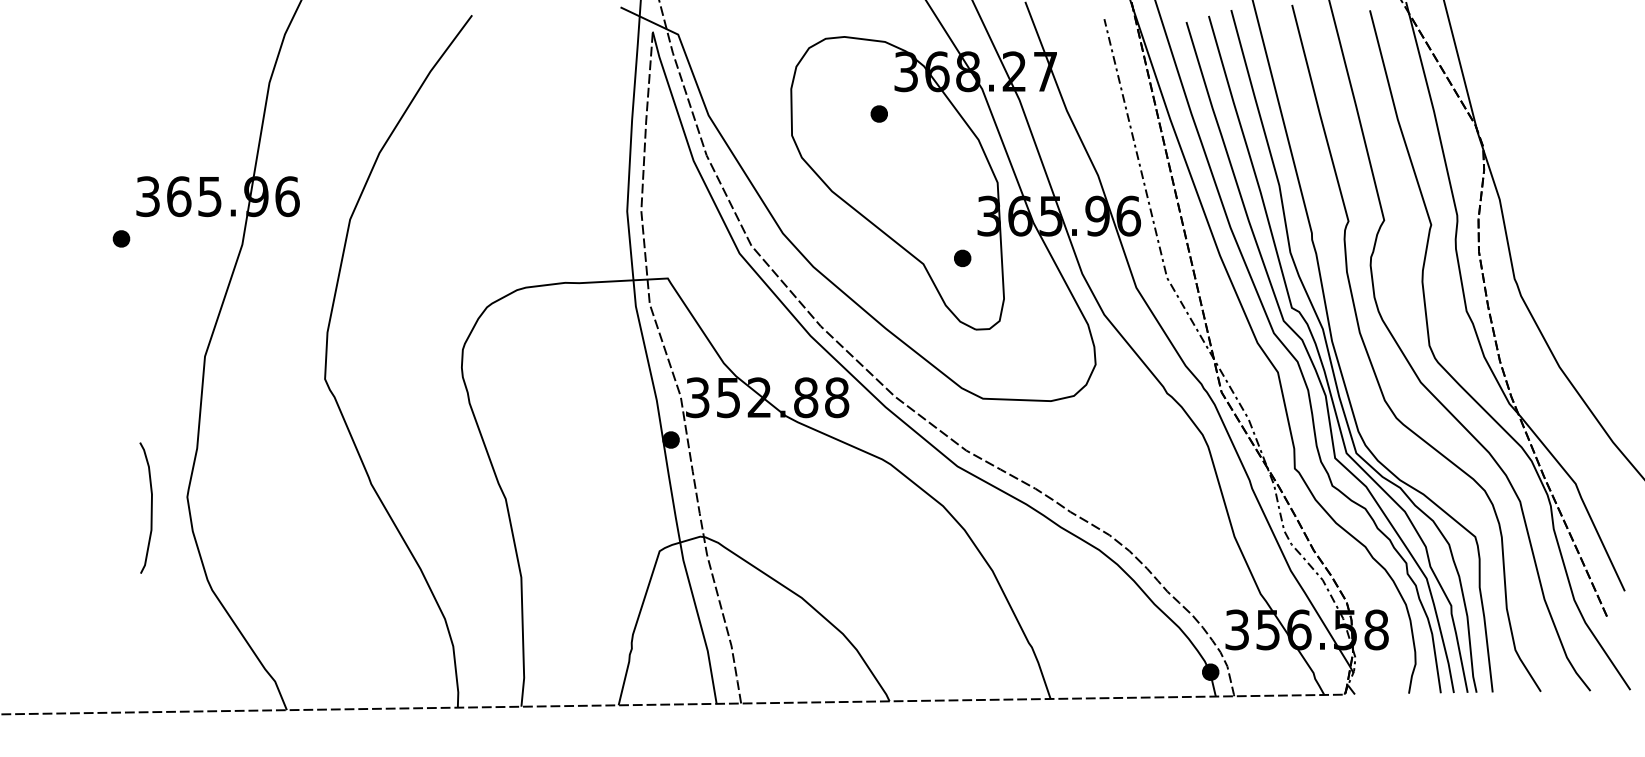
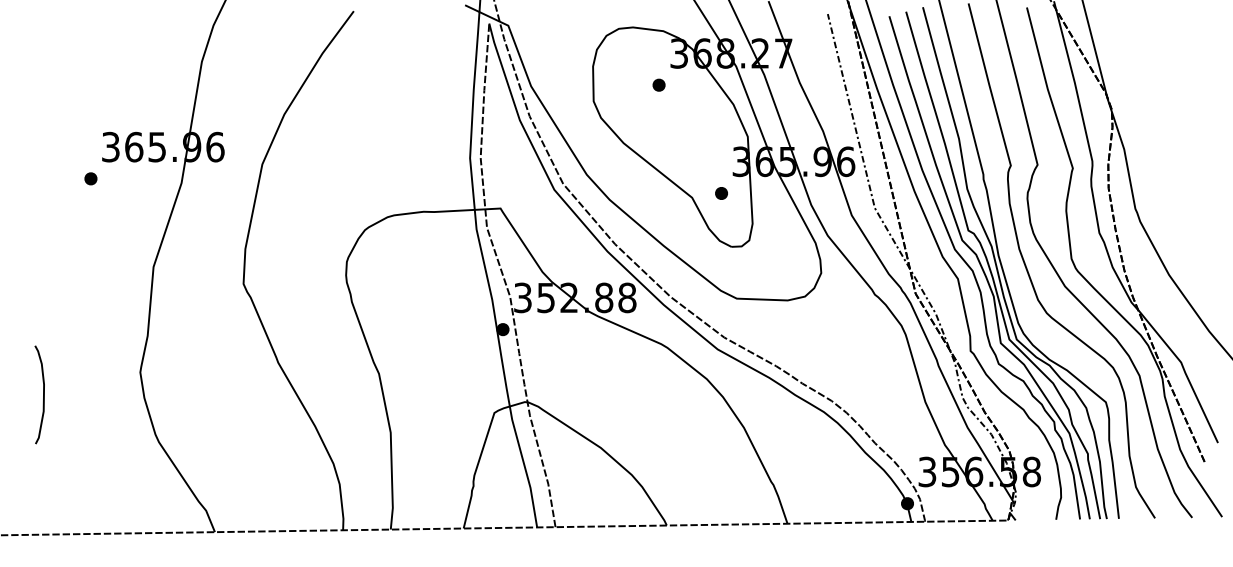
curve: (150, 507) -> (42, 394), moved

